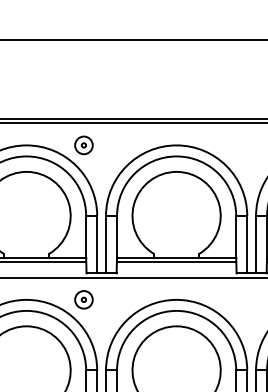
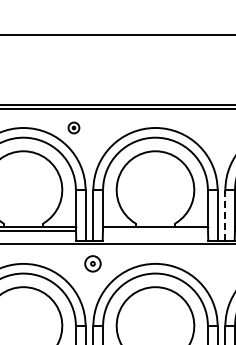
part: (83, 144) -> (73, 127), size x0.7
line: (256, 243) -> (225, 214), solid -> dashed
line: (176, 261) -> (155, 230), removed
part: (83, 299) -> (92, 263), moved

